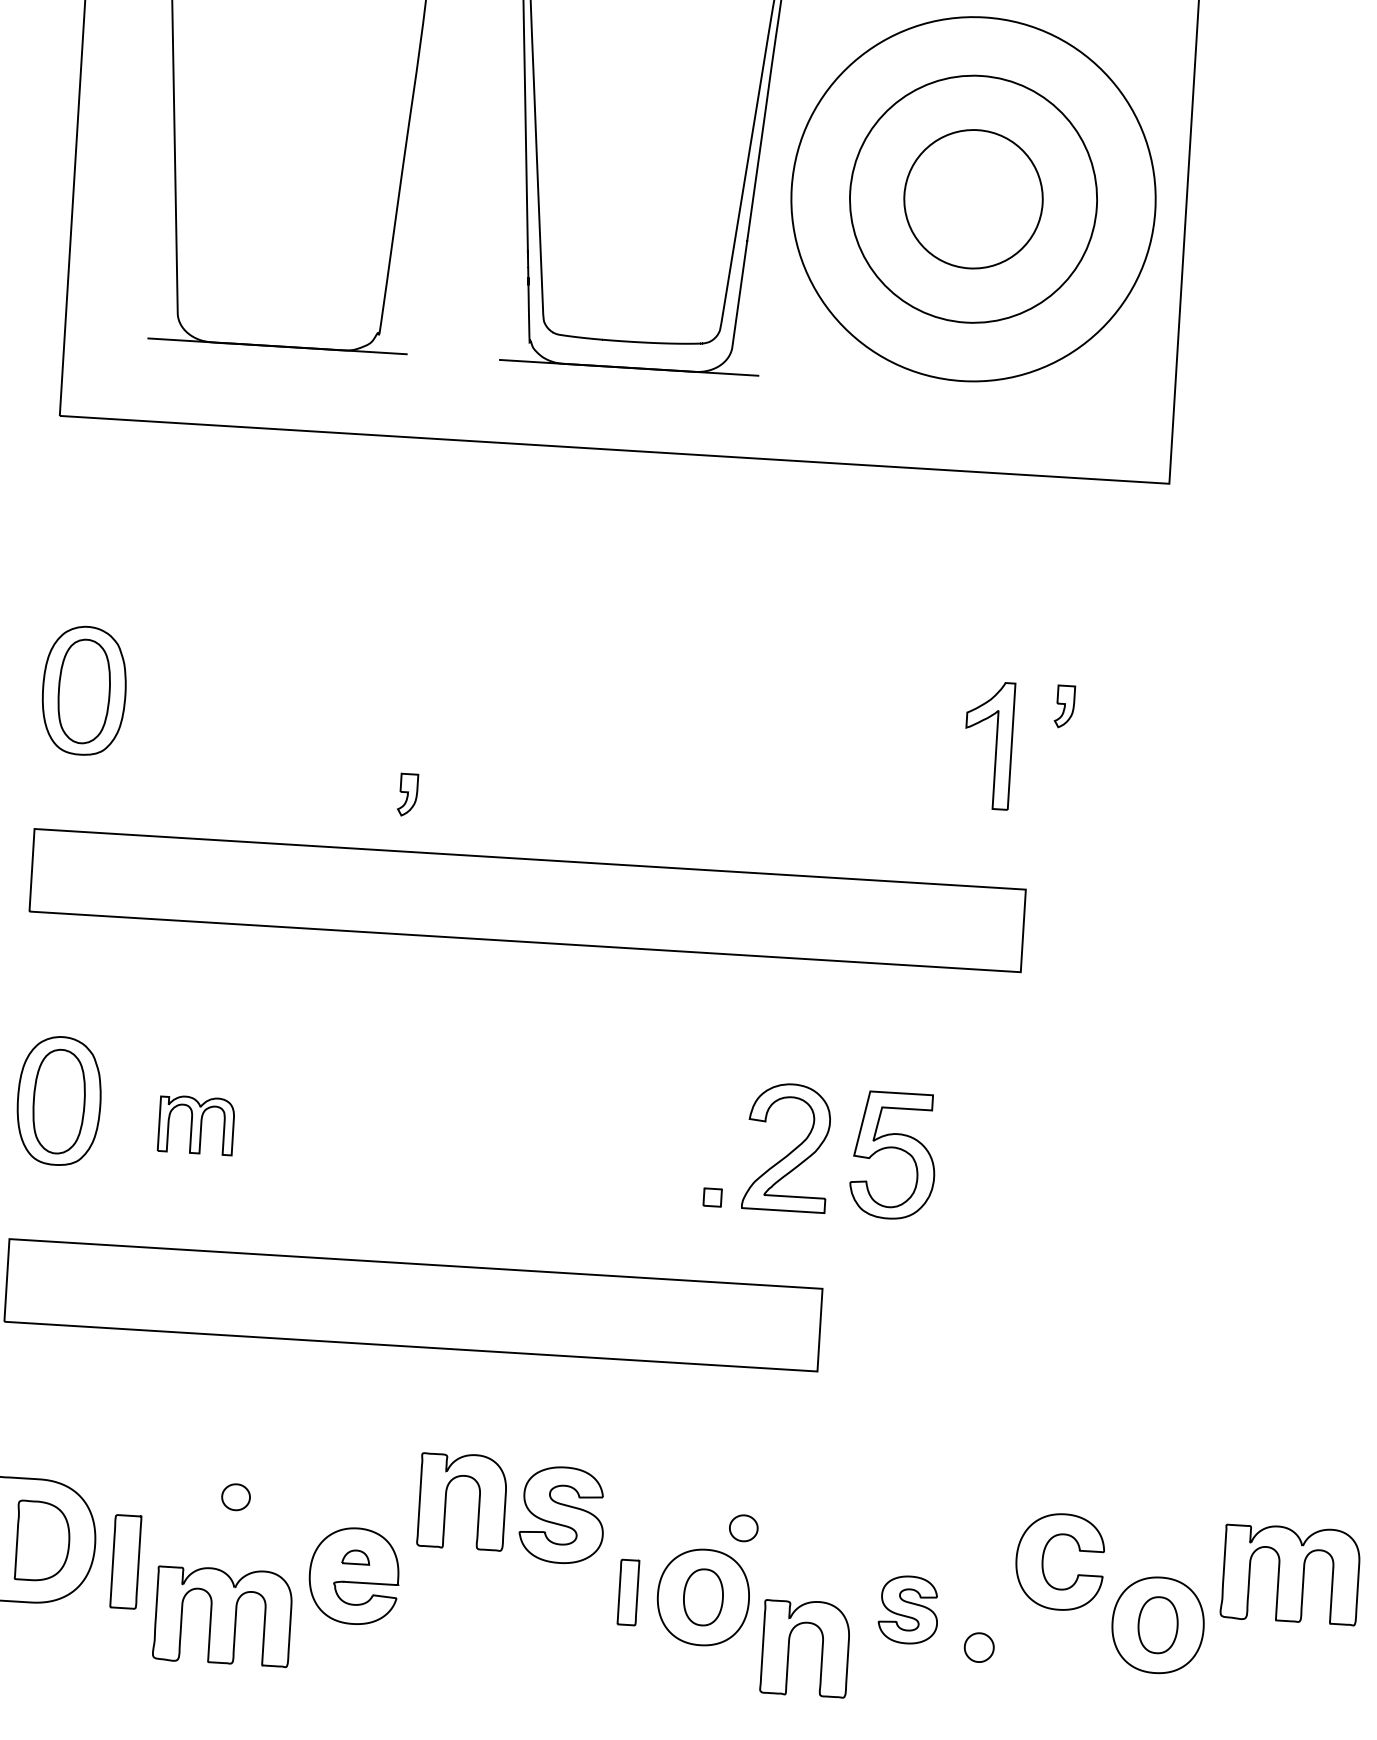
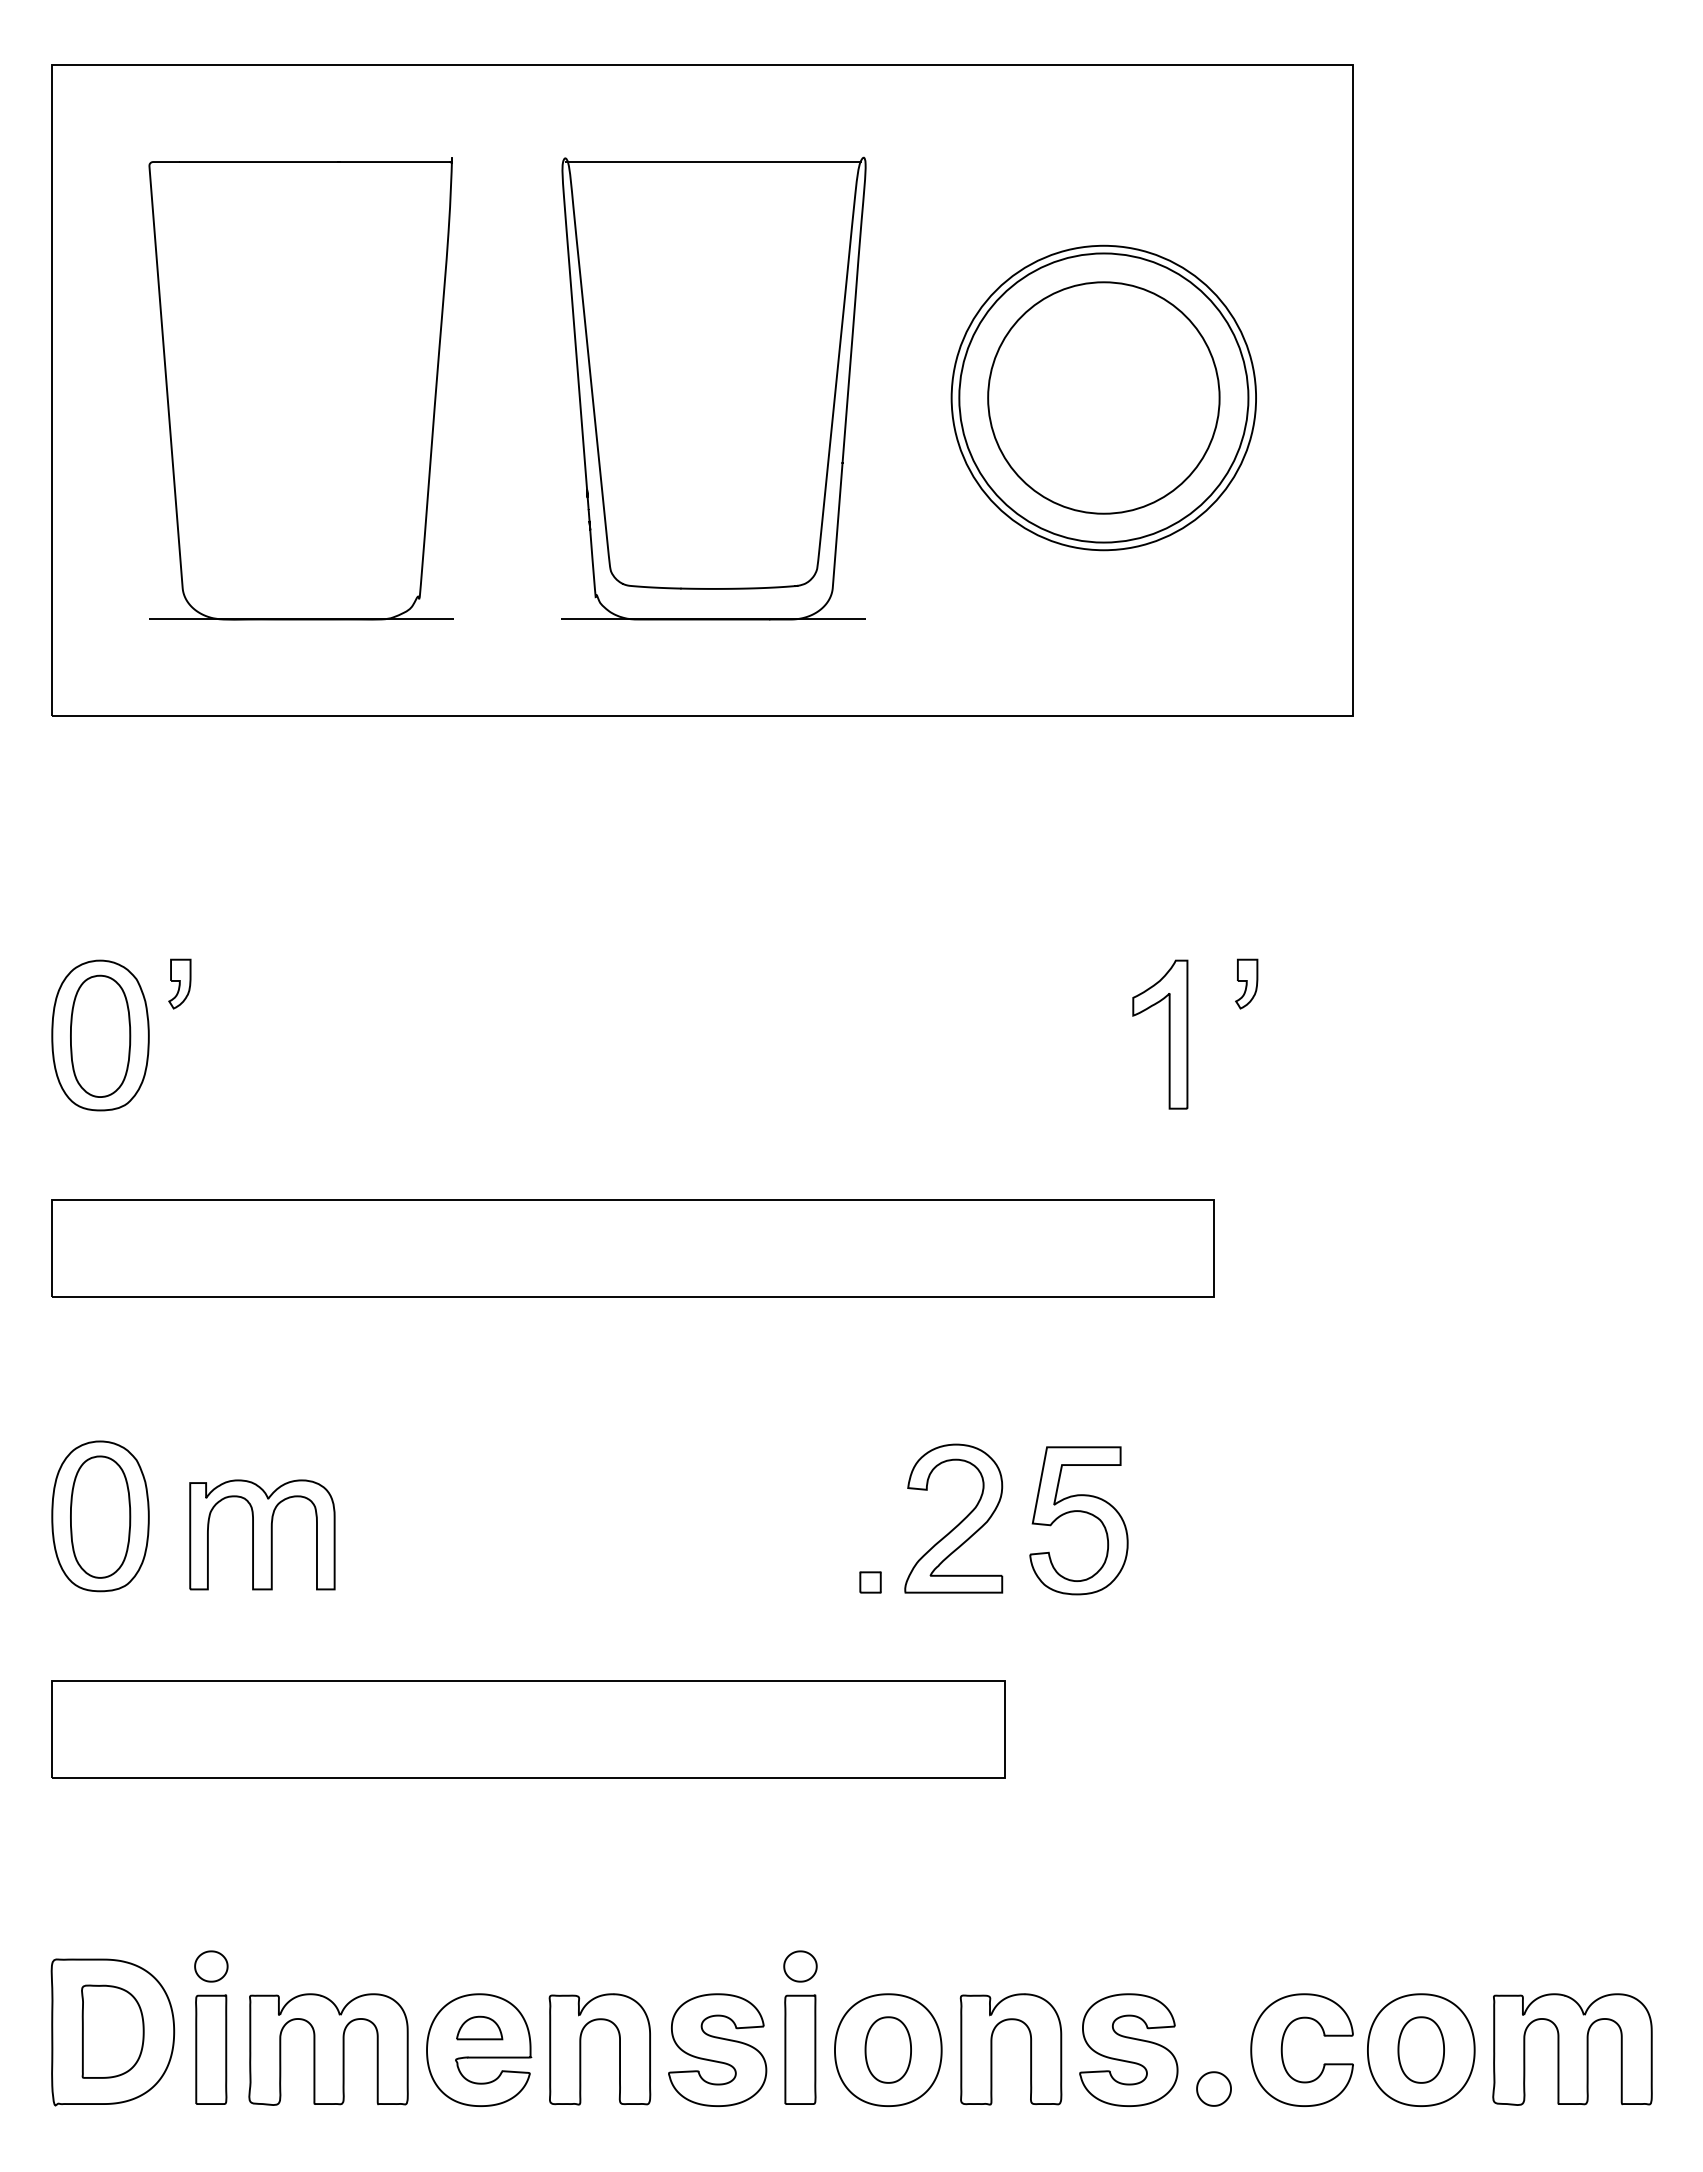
circle: (973, 198) -> (1103, 397), size x0.71
circle: (973, 198) -> (1103, 397), size x1.43
part: (407, 794) -> (179, 983), moved
part: (196, 1124) -> (262, 1534), size x1.67
part: (236, 1497) -> (211, 1966), moved
part: (446, 1500) -> (581, 2049), moved
part: (562, 1514) -> (717, 2049), moved
part: (743, 1528) -> (800, 1966), moved
part: (355, 1556) -> (479, 2027), size x1.43
part: (1043, 1560) -> (1282, 2049), moved
part: (1290, 1574) -> (1572, 2049), moved
part: (628, 1592) -> (800, 2049), size x1.43
part: (908, 1609) -> (1128, 2049), size x1.43
part: (222, 1616) -> (328, 2049), moved
part: (789, 1647) -> (992, 2049), moved

